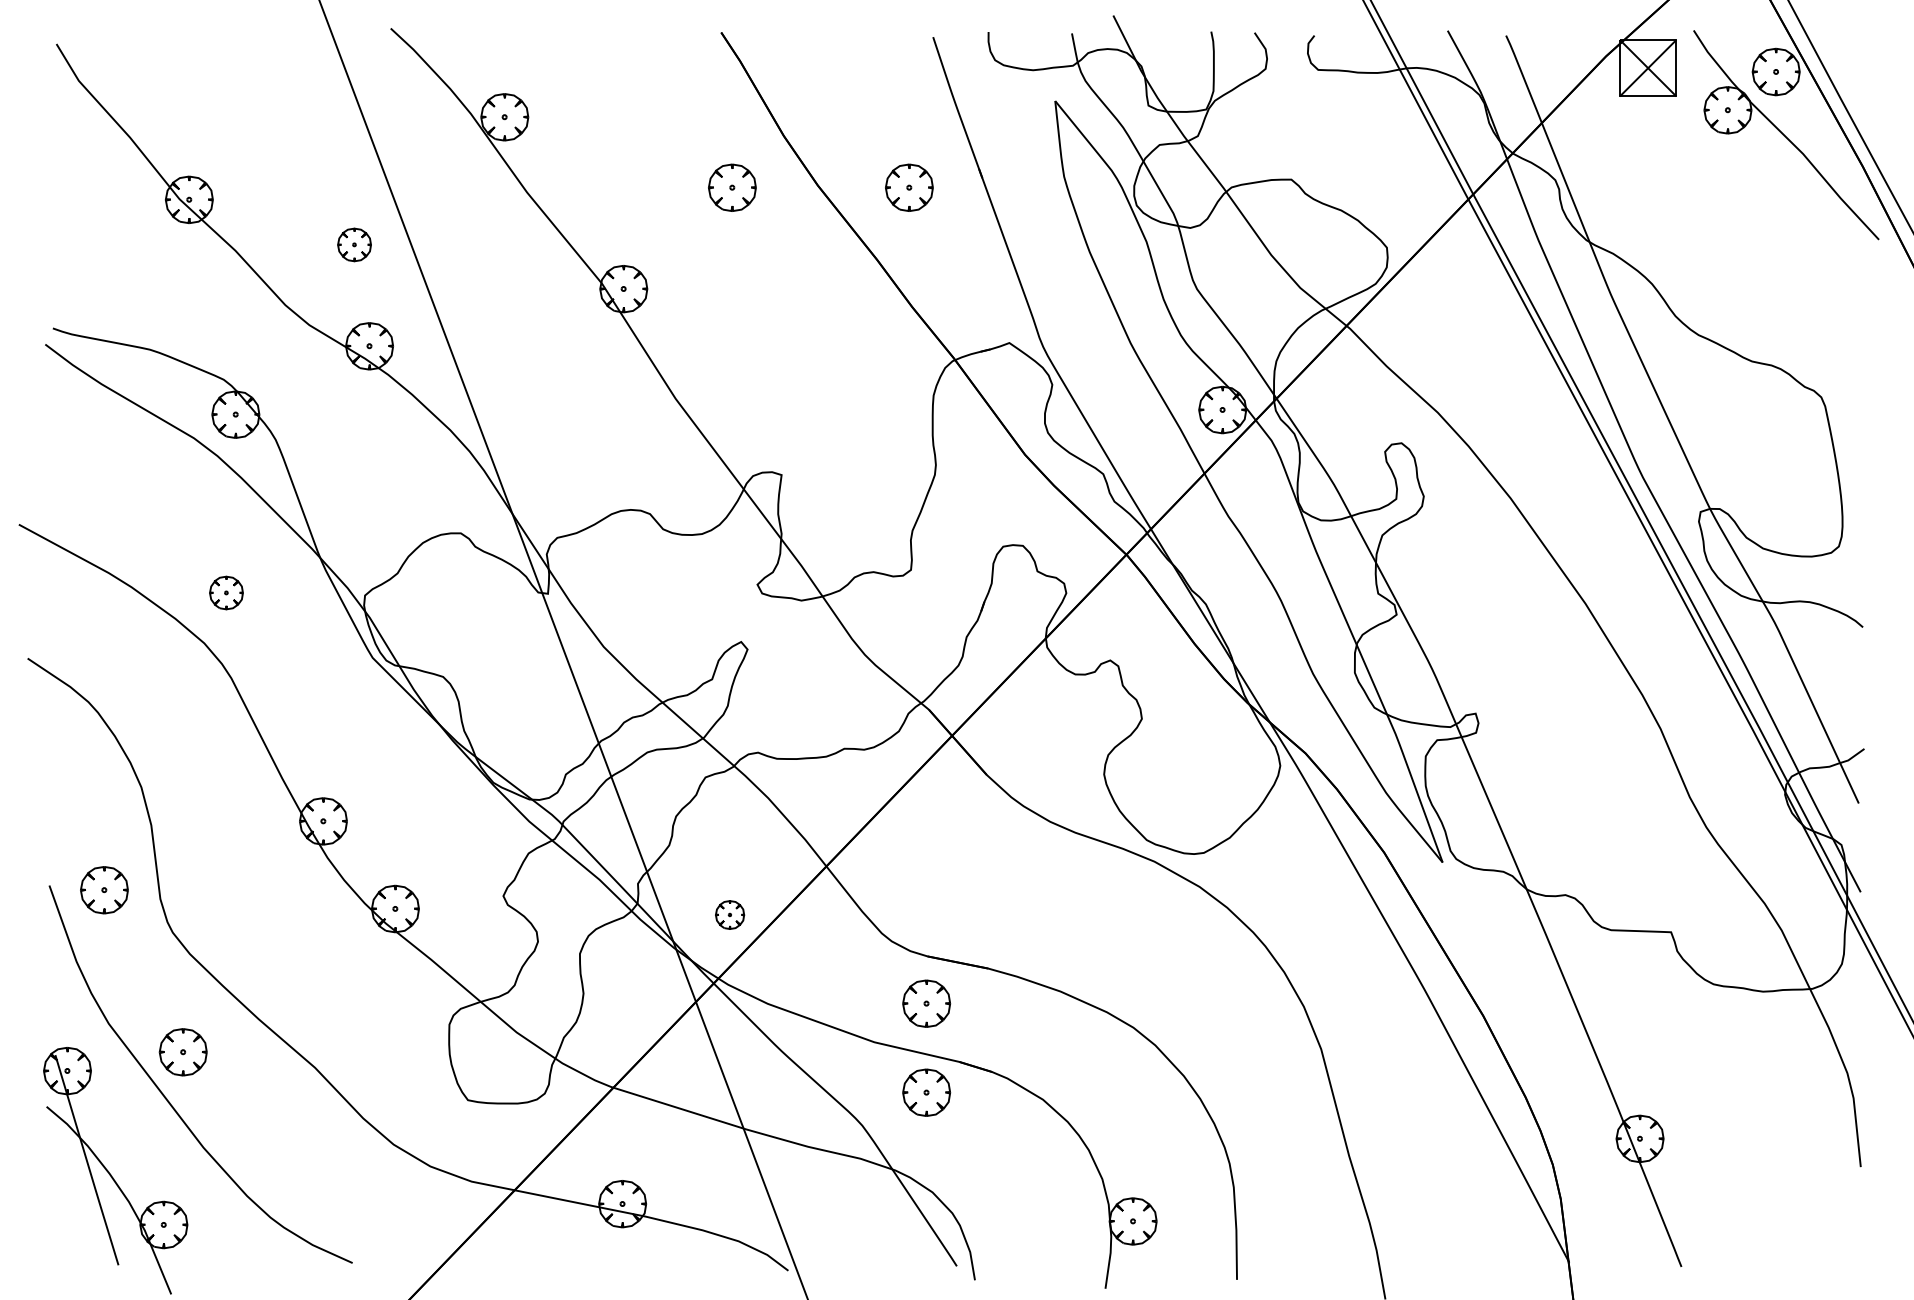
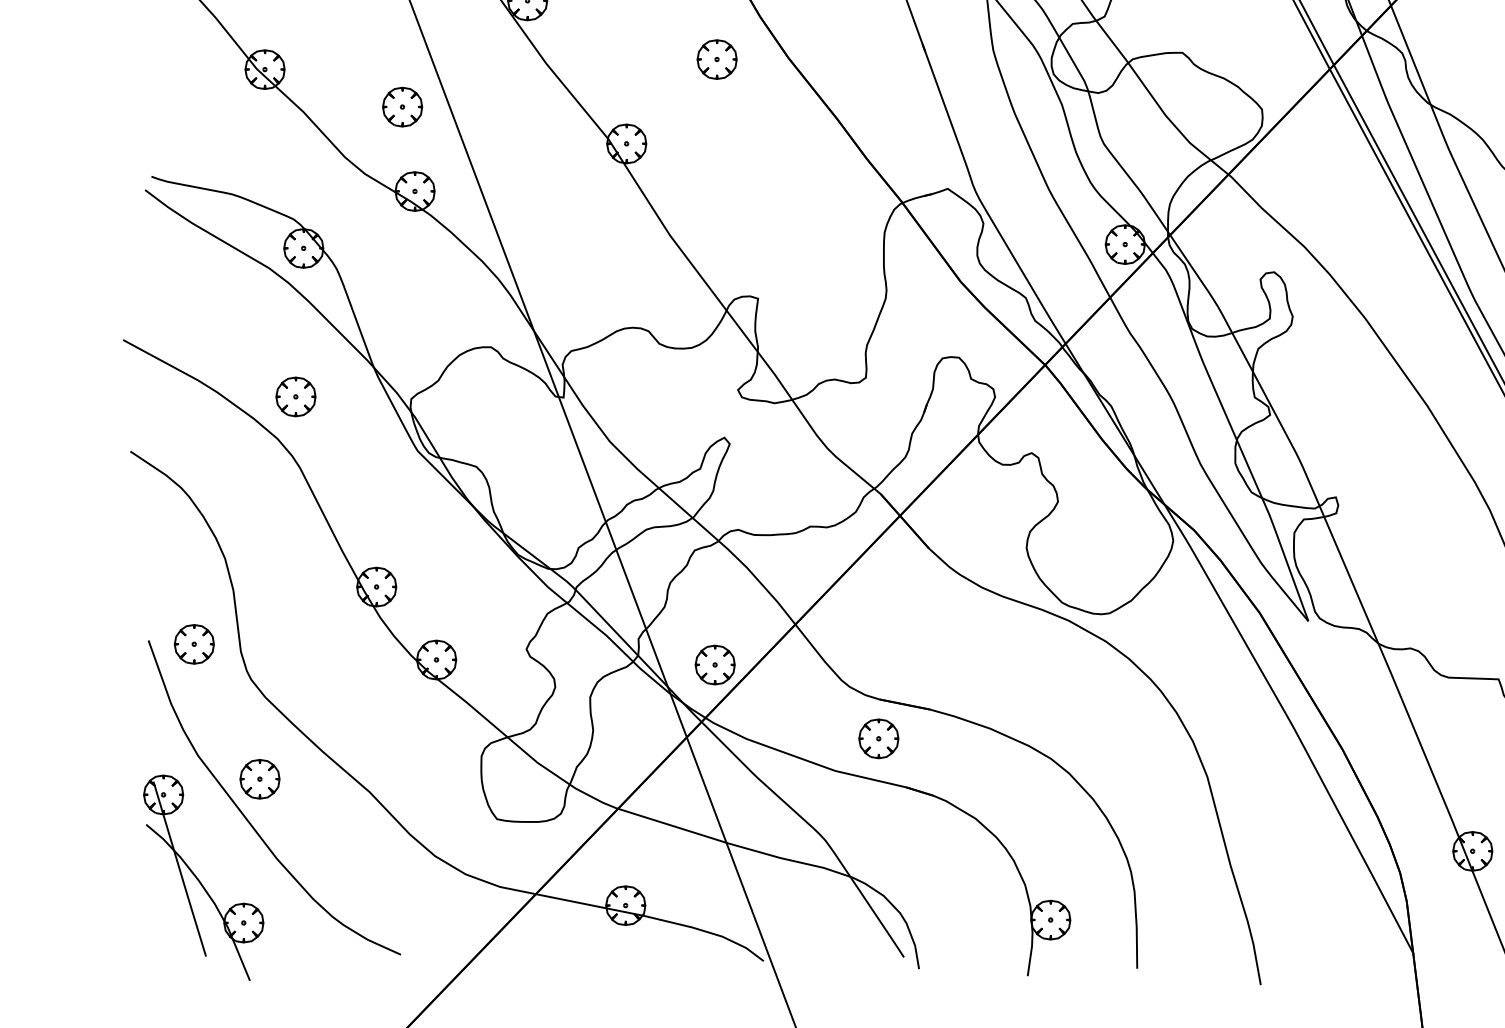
part: (909, 187) -> (864, 59), removed
part: (354, 244) -> (402, 106), size x1.43
part: (226, 592) -> (295, 396), size x1.43
part: (729, 914) -> (714, 664), size x1.67
part: (926, 1092) -> (878, 812), removed

